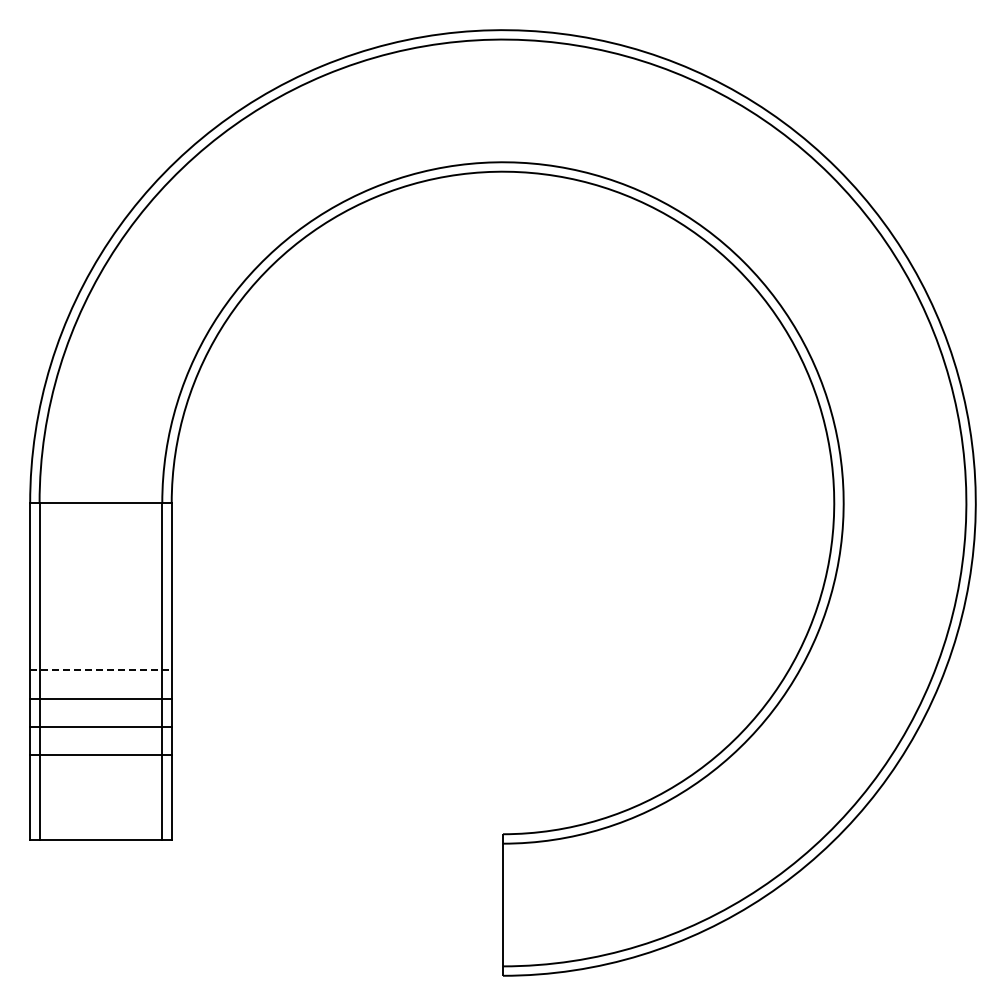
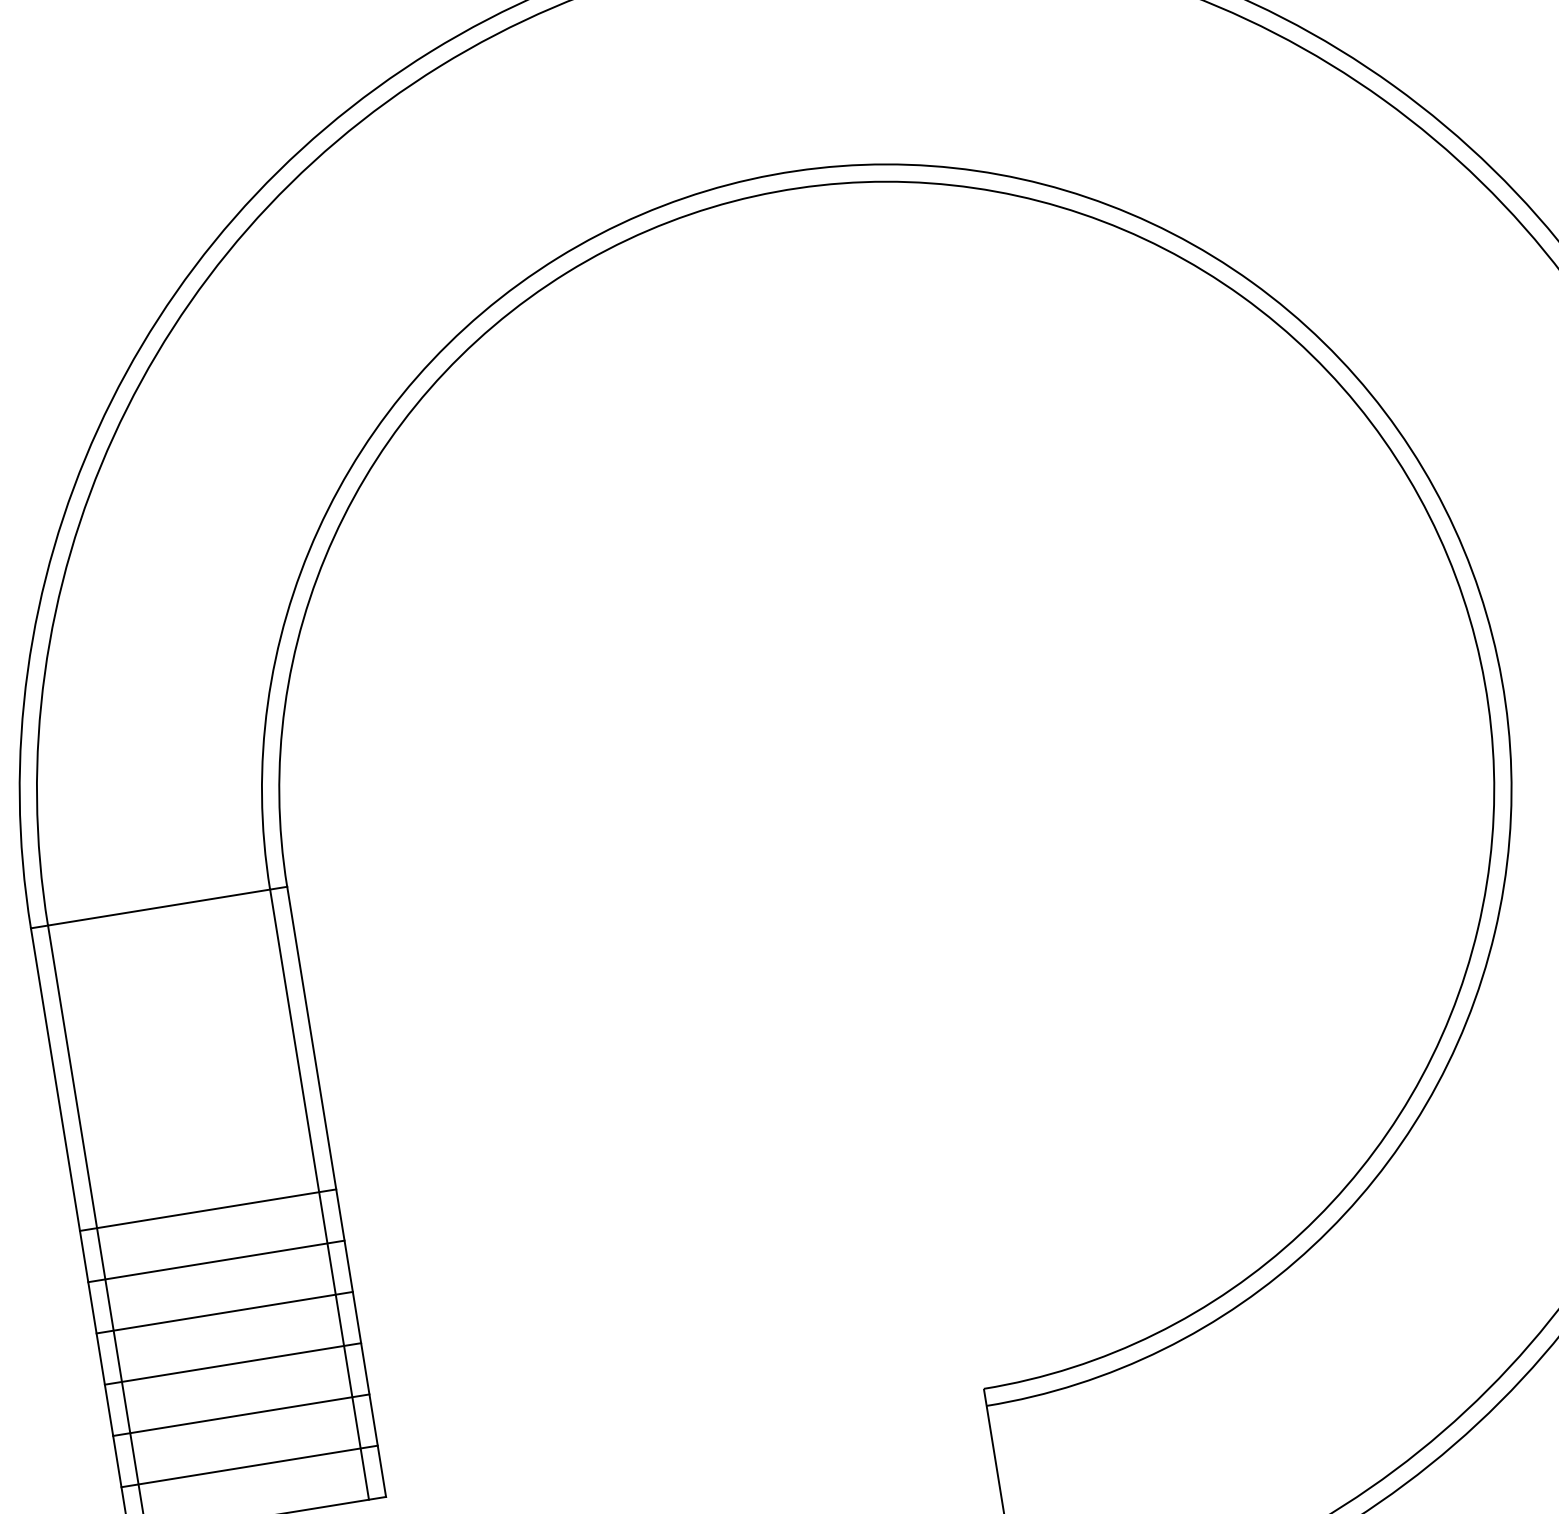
line: (100, 670) -> (207, 1210), dashed -> solid
line: (100, 783) -> (240, 1414), added
line: (100, 812) -> (248, 1467), added

